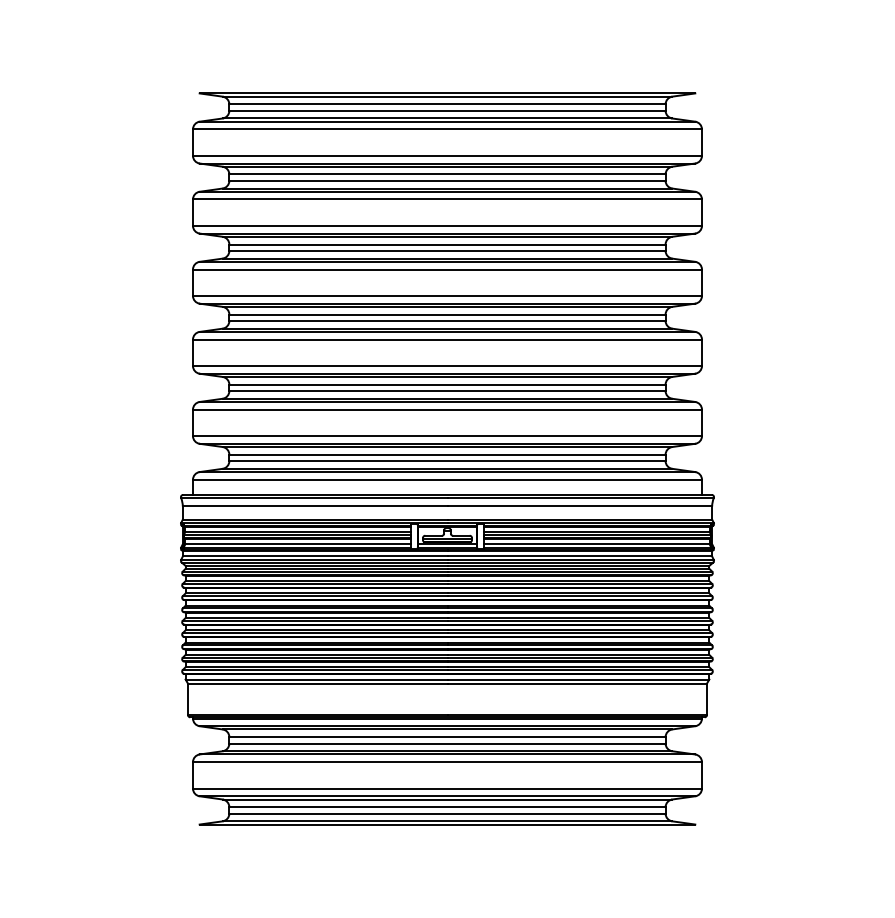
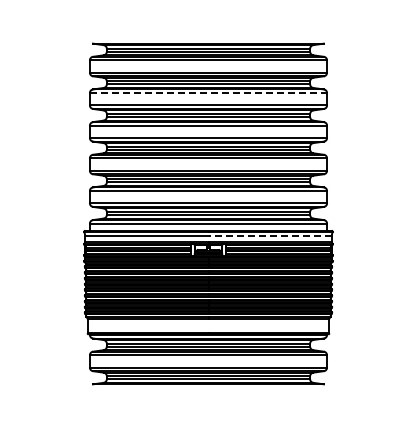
line: (447, 200) -> (208, 93), solid -> dashed
line: (580, 507) -> (270, 236), solid -> dashed

